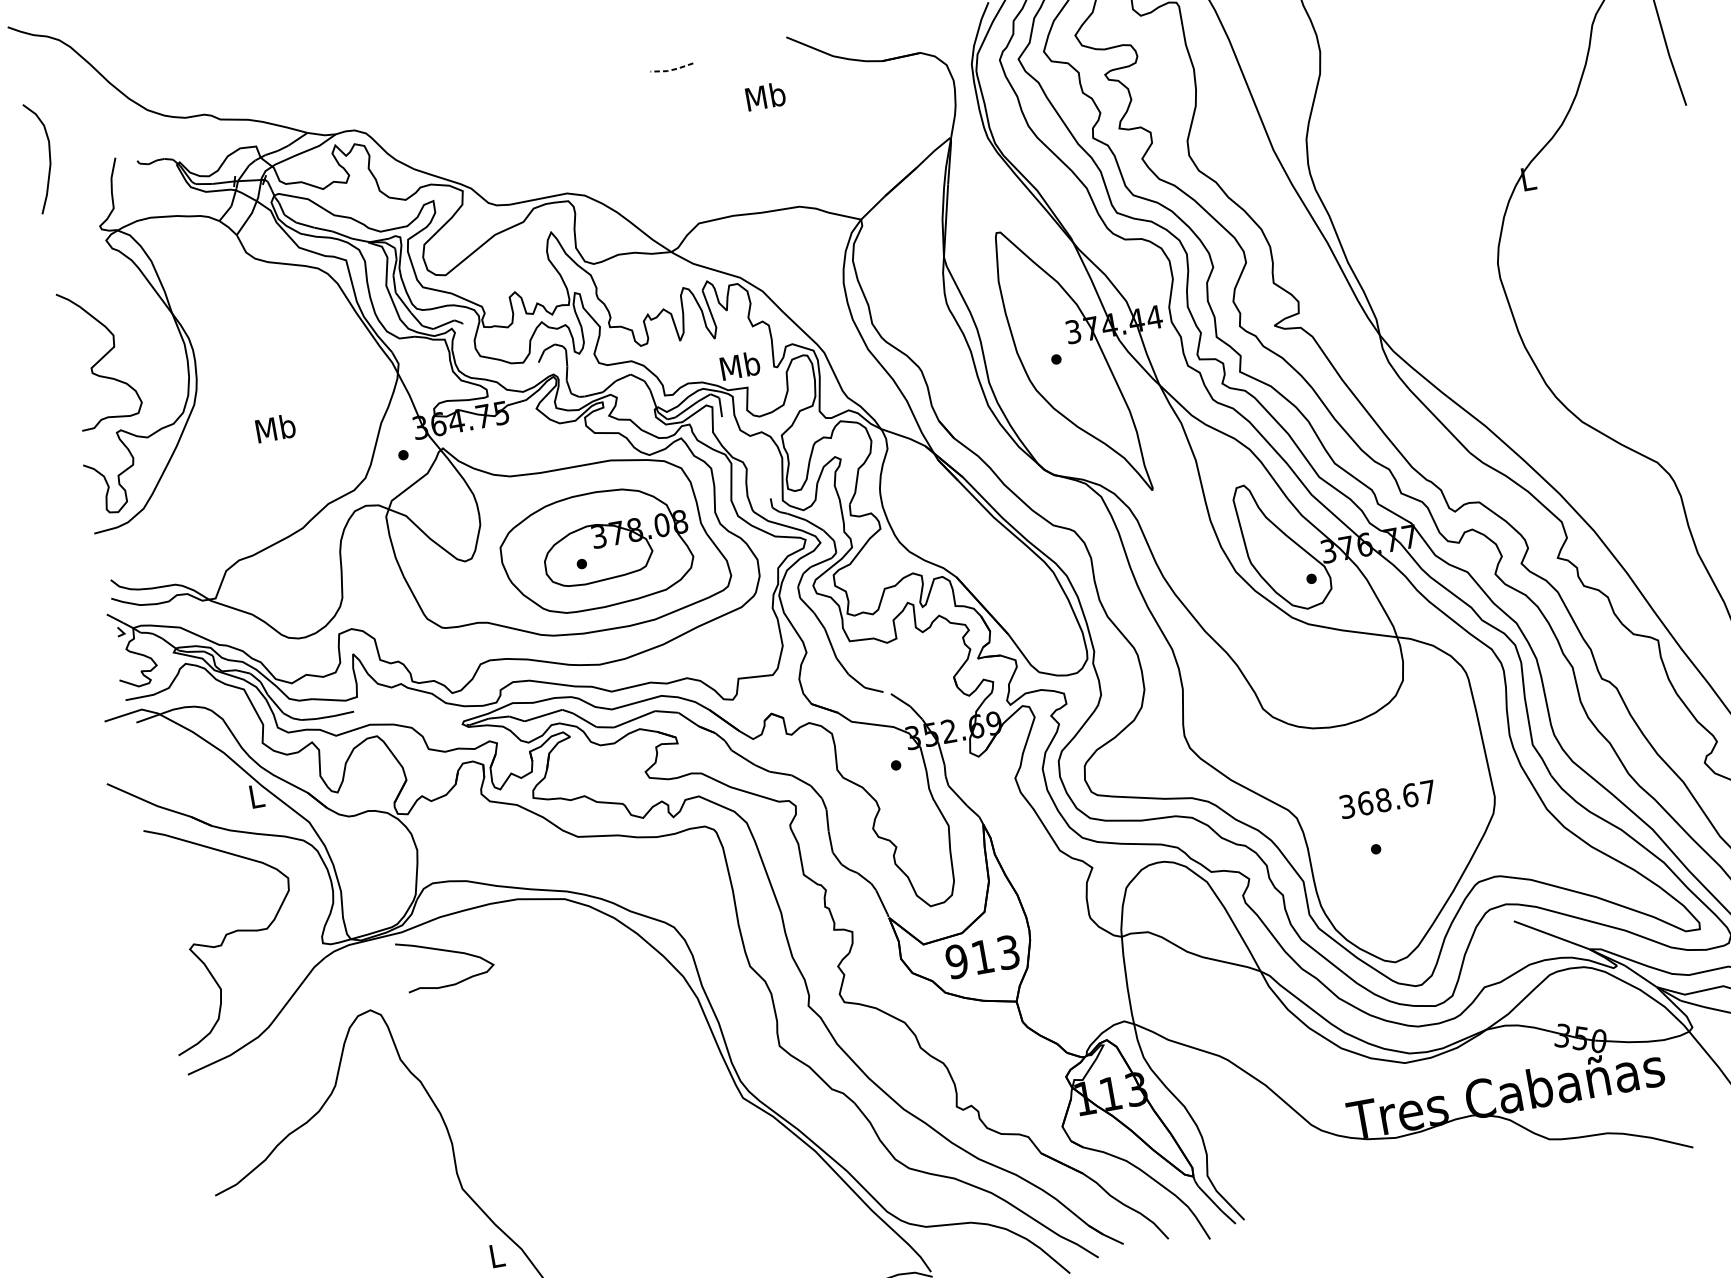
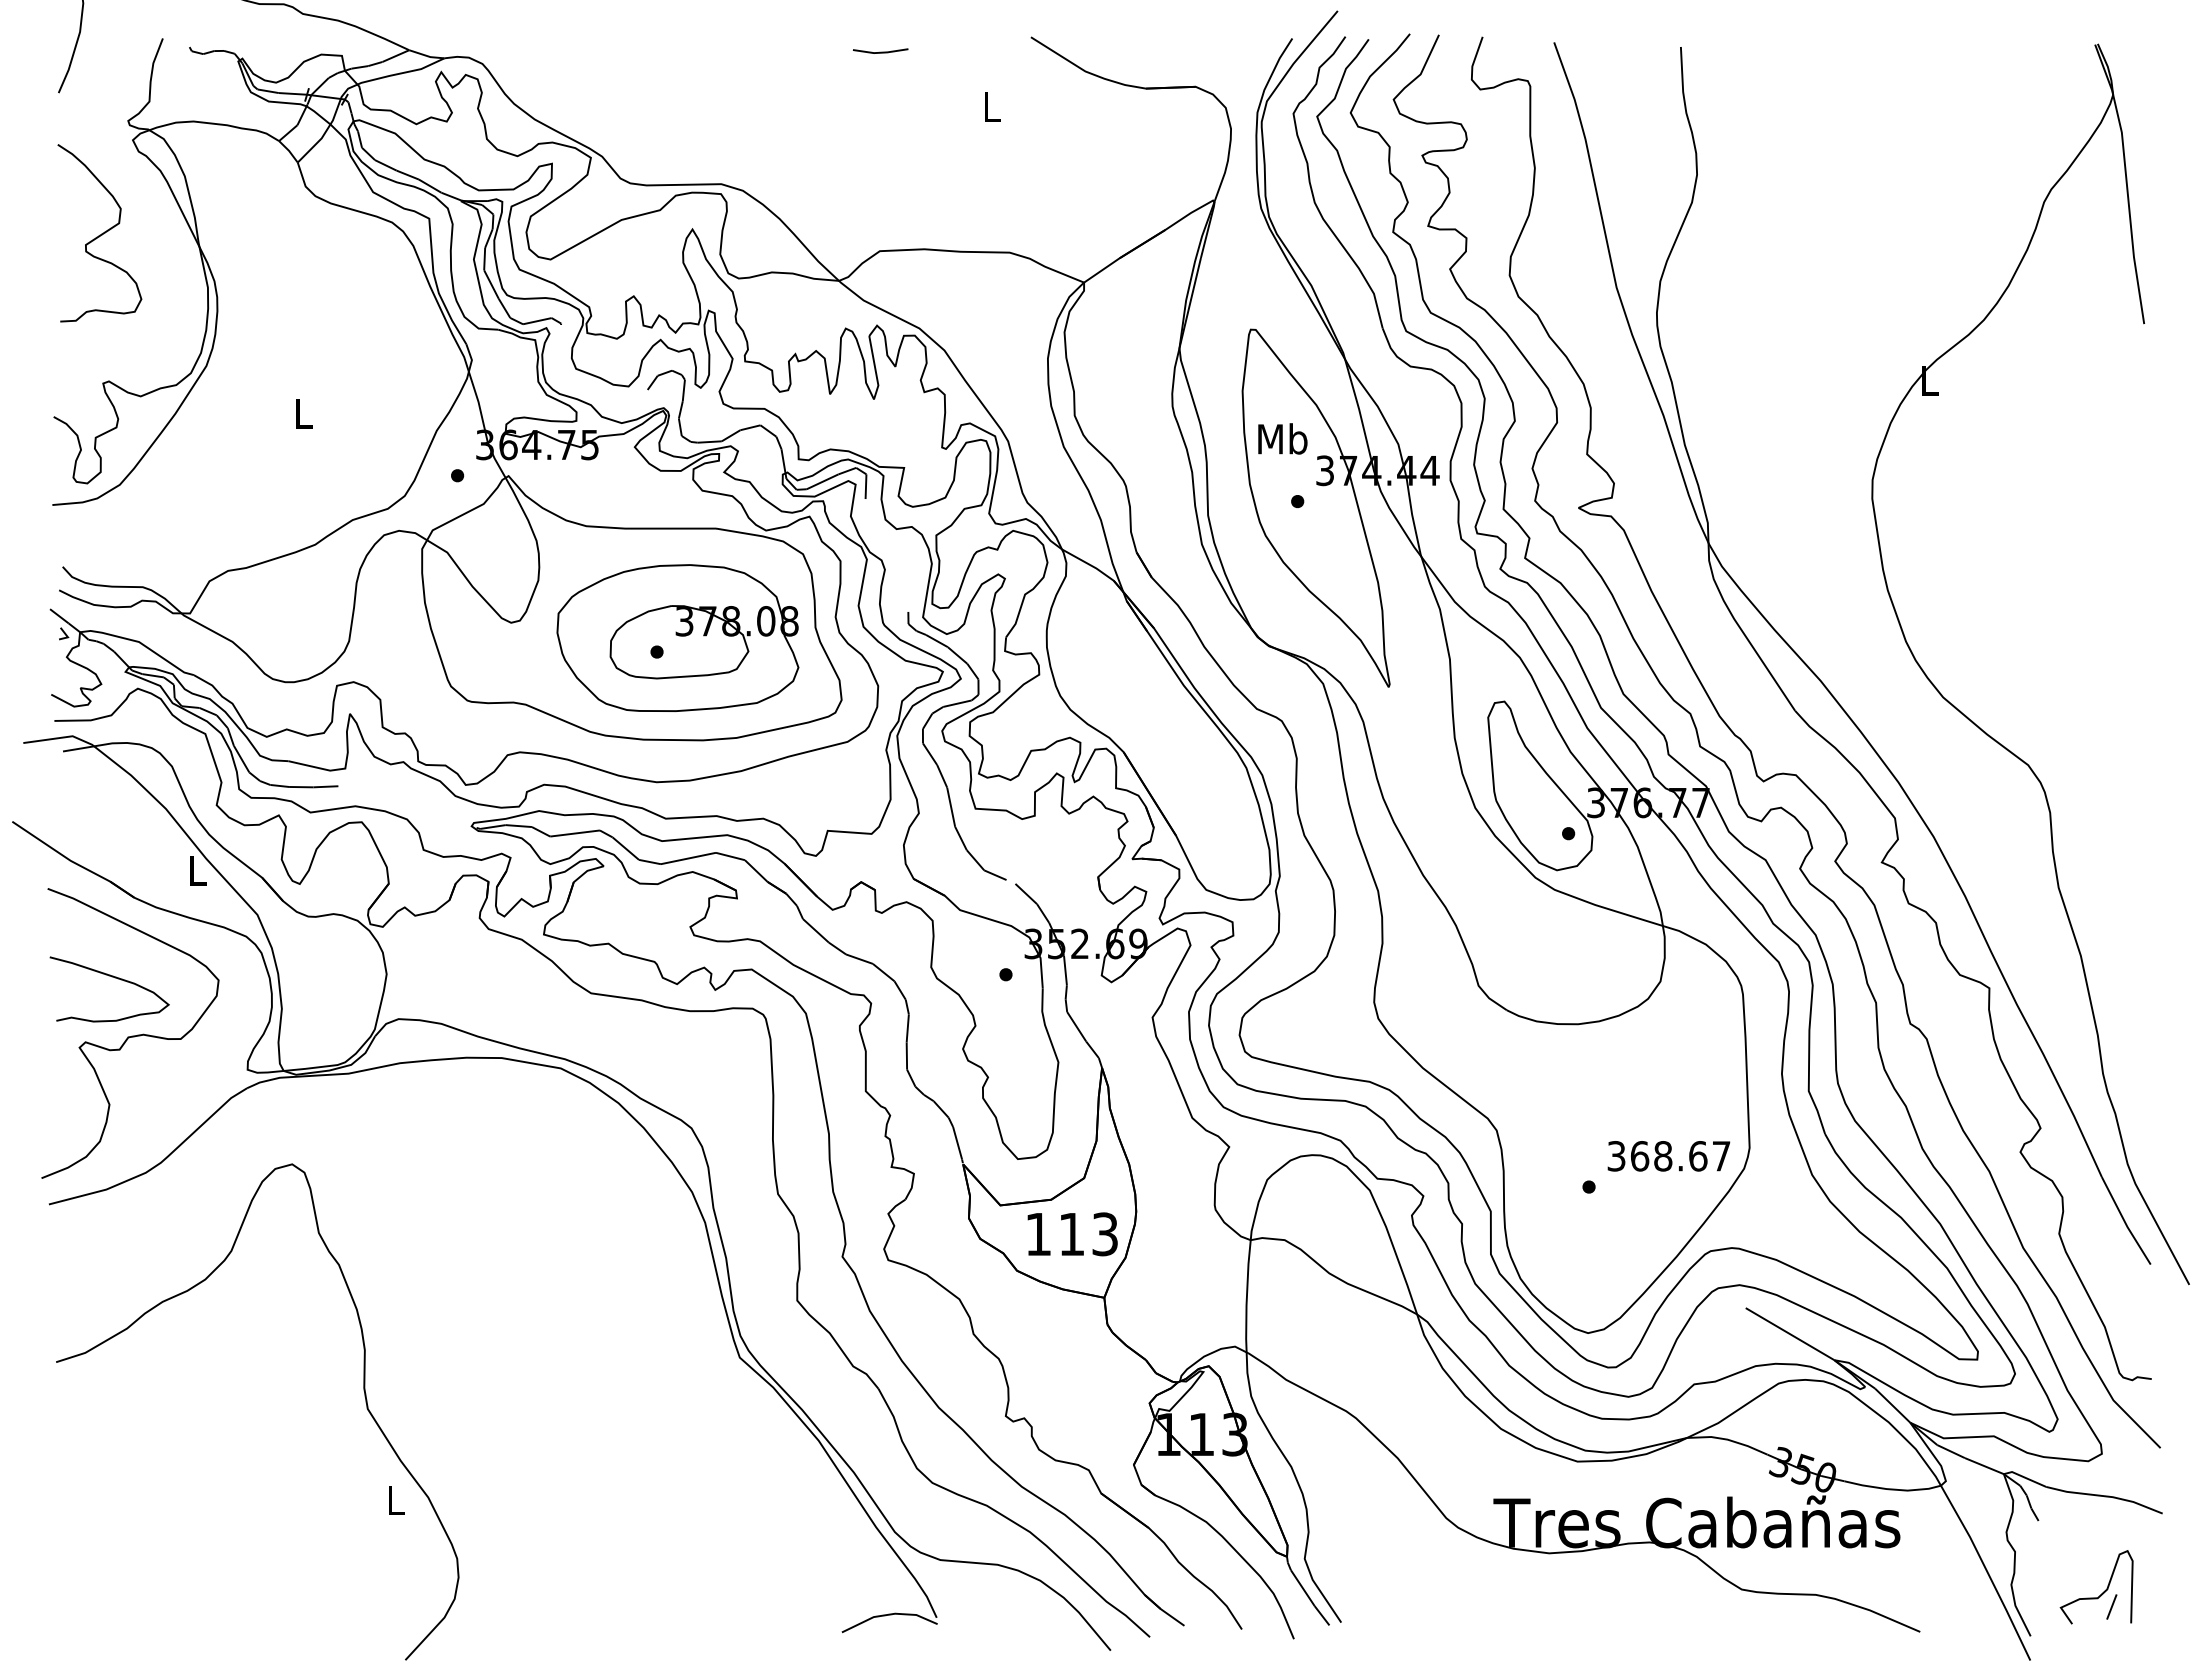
line: (672, 69) -> (880, 52), dashed -> solid
text: (765, 96) -> (991, 106), Mb -> L
curve: (101, 358) -> (100, 234), moved
text: (739, 365) -> (1282, 438), moved
text: (275, 428) -> (303, 413), Mb -> L
text: (1387, 799) -> (1668, 1156), moved
curve: (446, 951) -> (112, 977), moved
text: (957, 961) -> (1038, 1234), 913 -> 113

